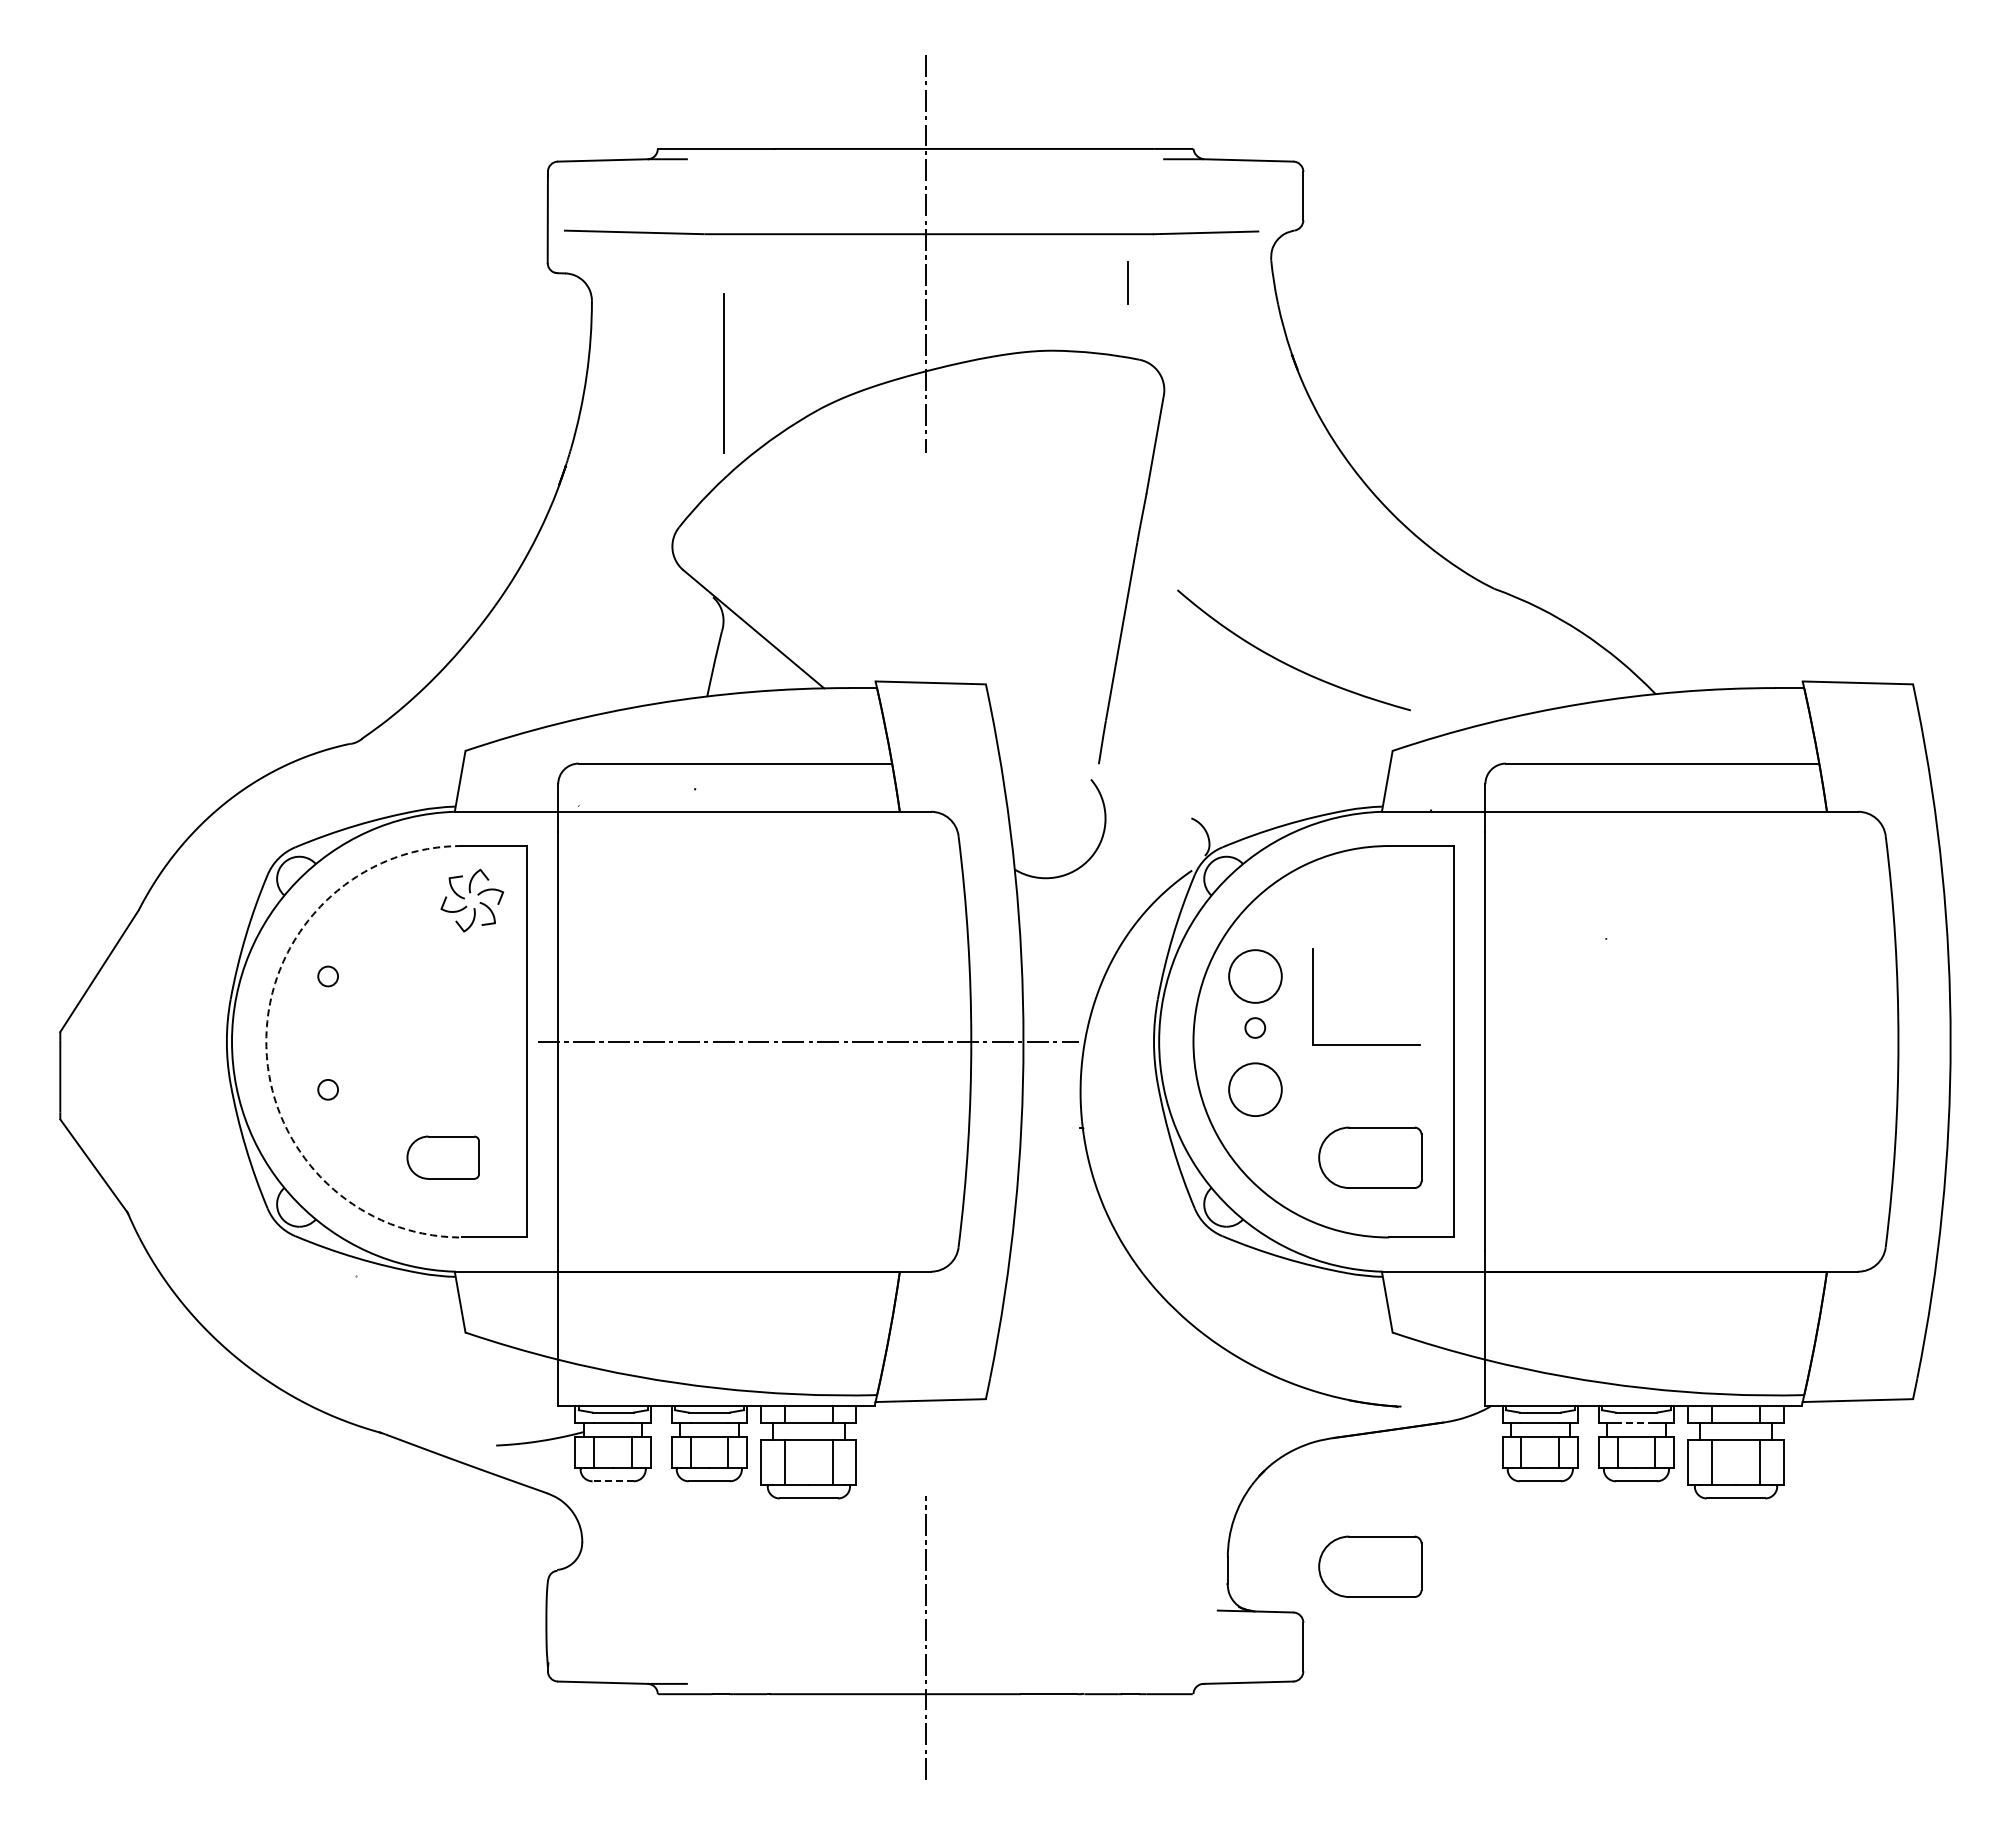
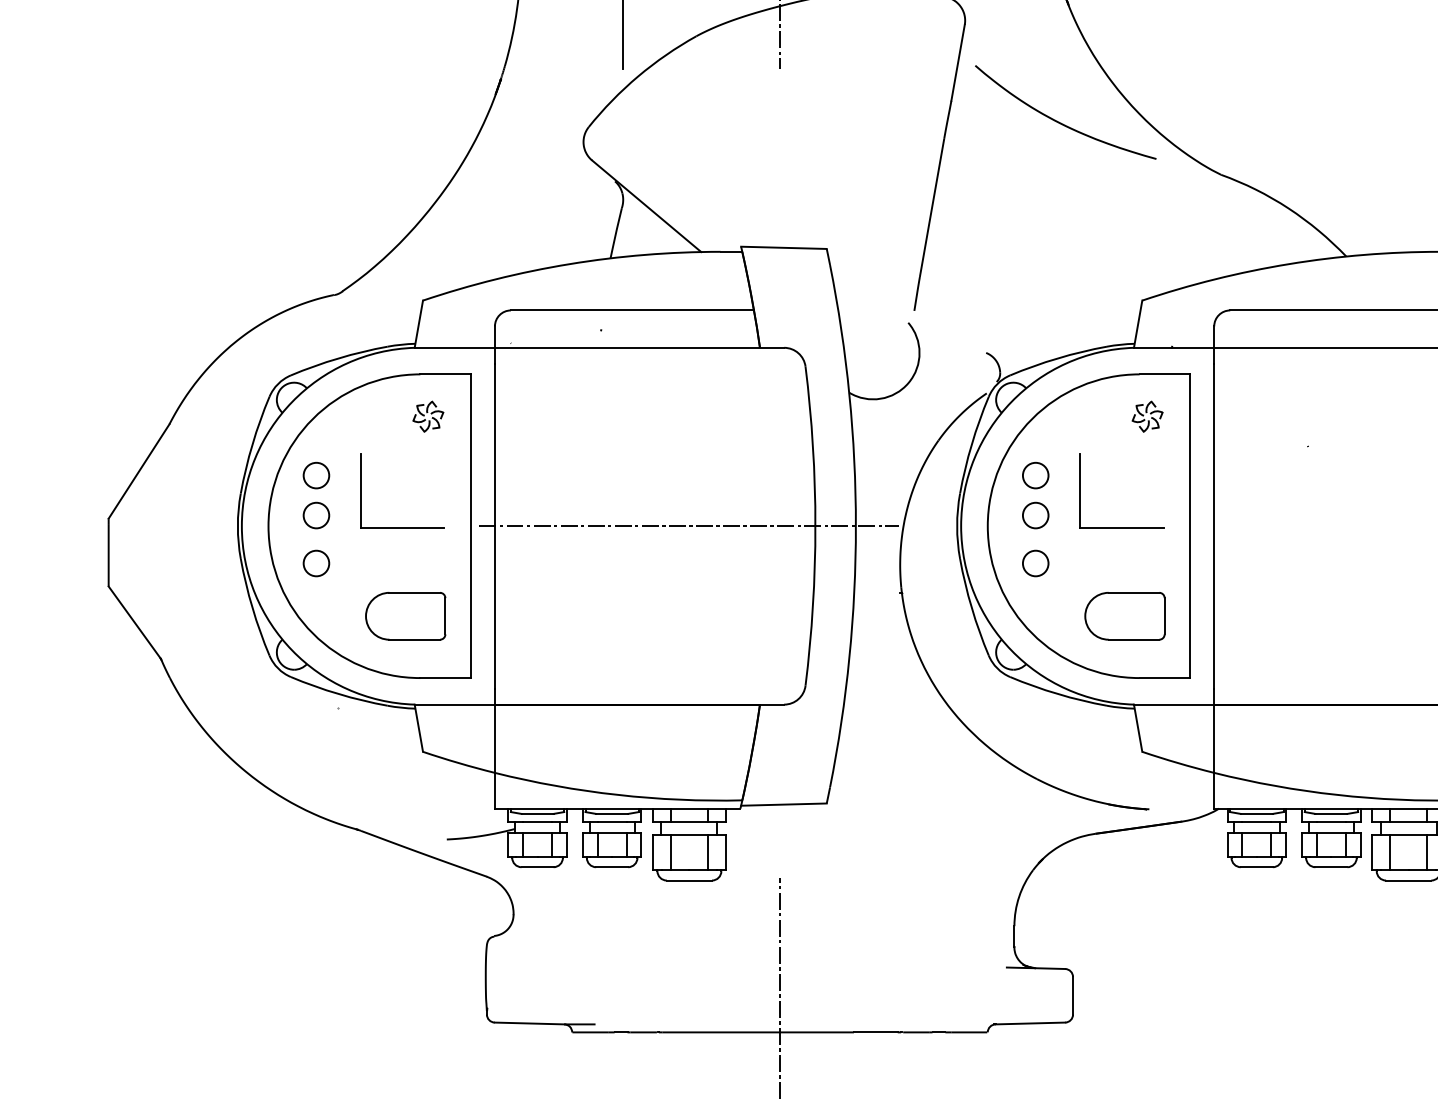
curve: (1287, 663) -> (1060, 122), moved
part: (472, 900) -> (428, 416), size x0.62
part: (1399, 900) -> (1147, 416), added
circle: (327, 976) -> (315, 475), size x1.67
circle: (1254, 976) -> (1035, 475), size x0.62
circle: (327, 1027) -> (315, 515), added
circle: (1254, 1027) -> (1035, 515), size x1.67
arc: (266, 1041) -> (268, 526), dashed -> solid
part: (439, 1044) -> (402, 528), added
circle: (327, 1089) -> (315, 563), size x1.67
circle: (1254, 1089) -> (1035, 563), size x0.62
part: (443, 1157) -> (405, 616), size x1.43
line: (1636, 1422) -> (1331, 821), dashed -> solid
line: (613, 1481) -> (537, 867), dashed -> solid
part: (1370, 1566) -> (1125, 933), removed

